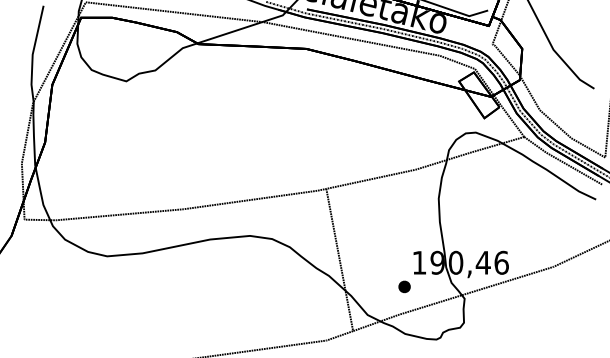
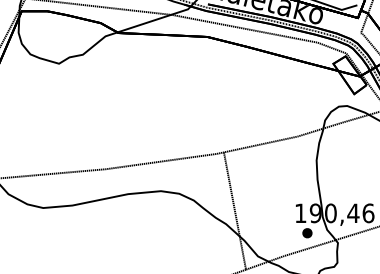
part: (404, 286) -> (307, 232), moved

